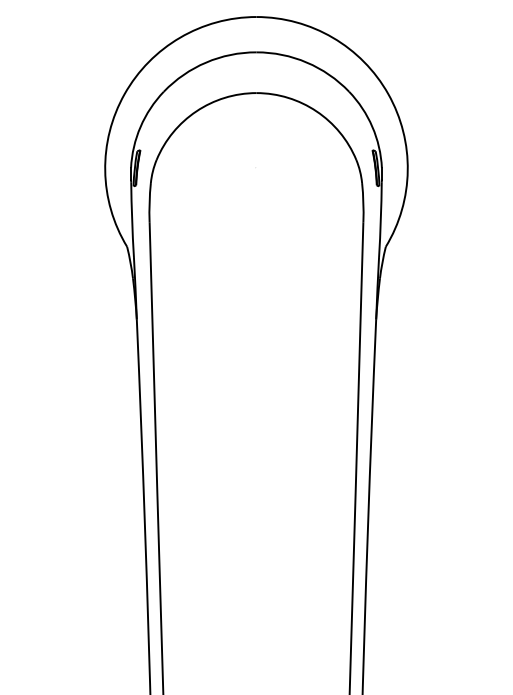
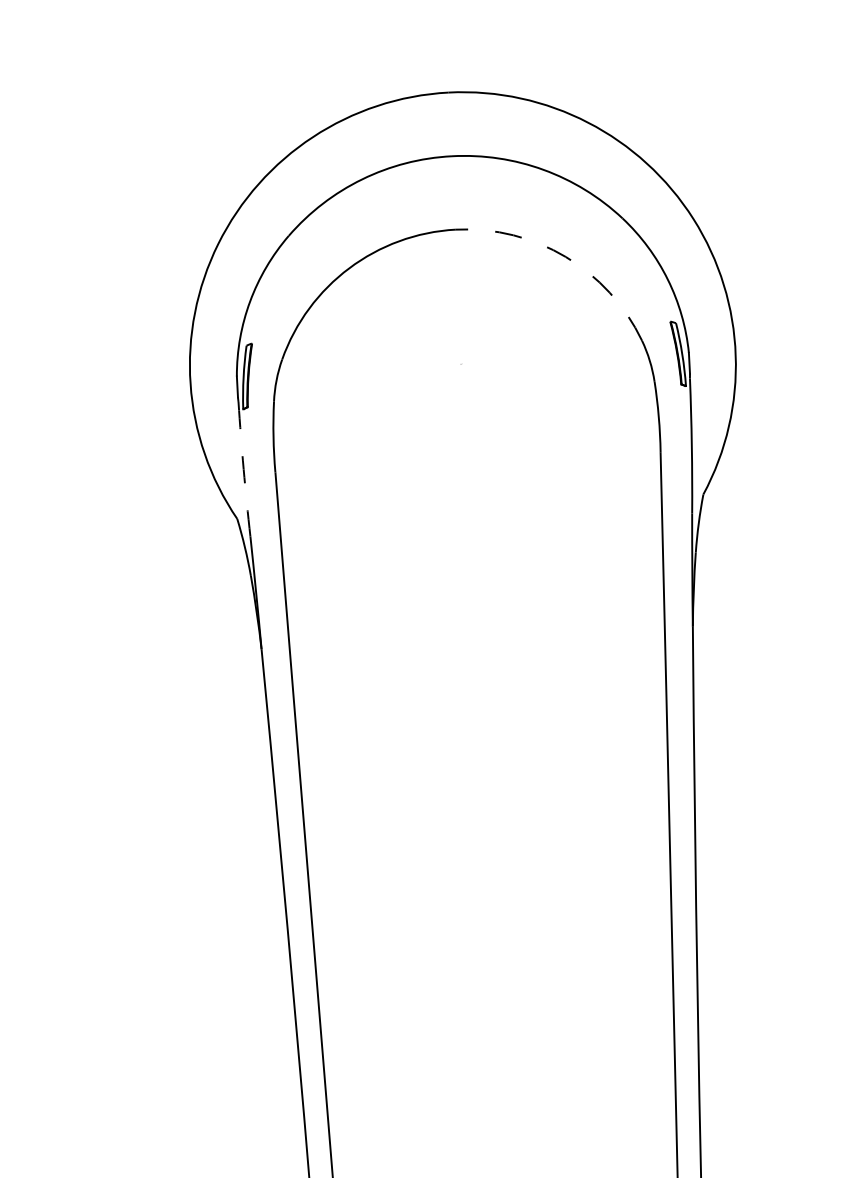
arc: (316, 111) -> (565, 257), solid -> dashed
arc: (132, 219) -> (244, 469), solid -> dashed

